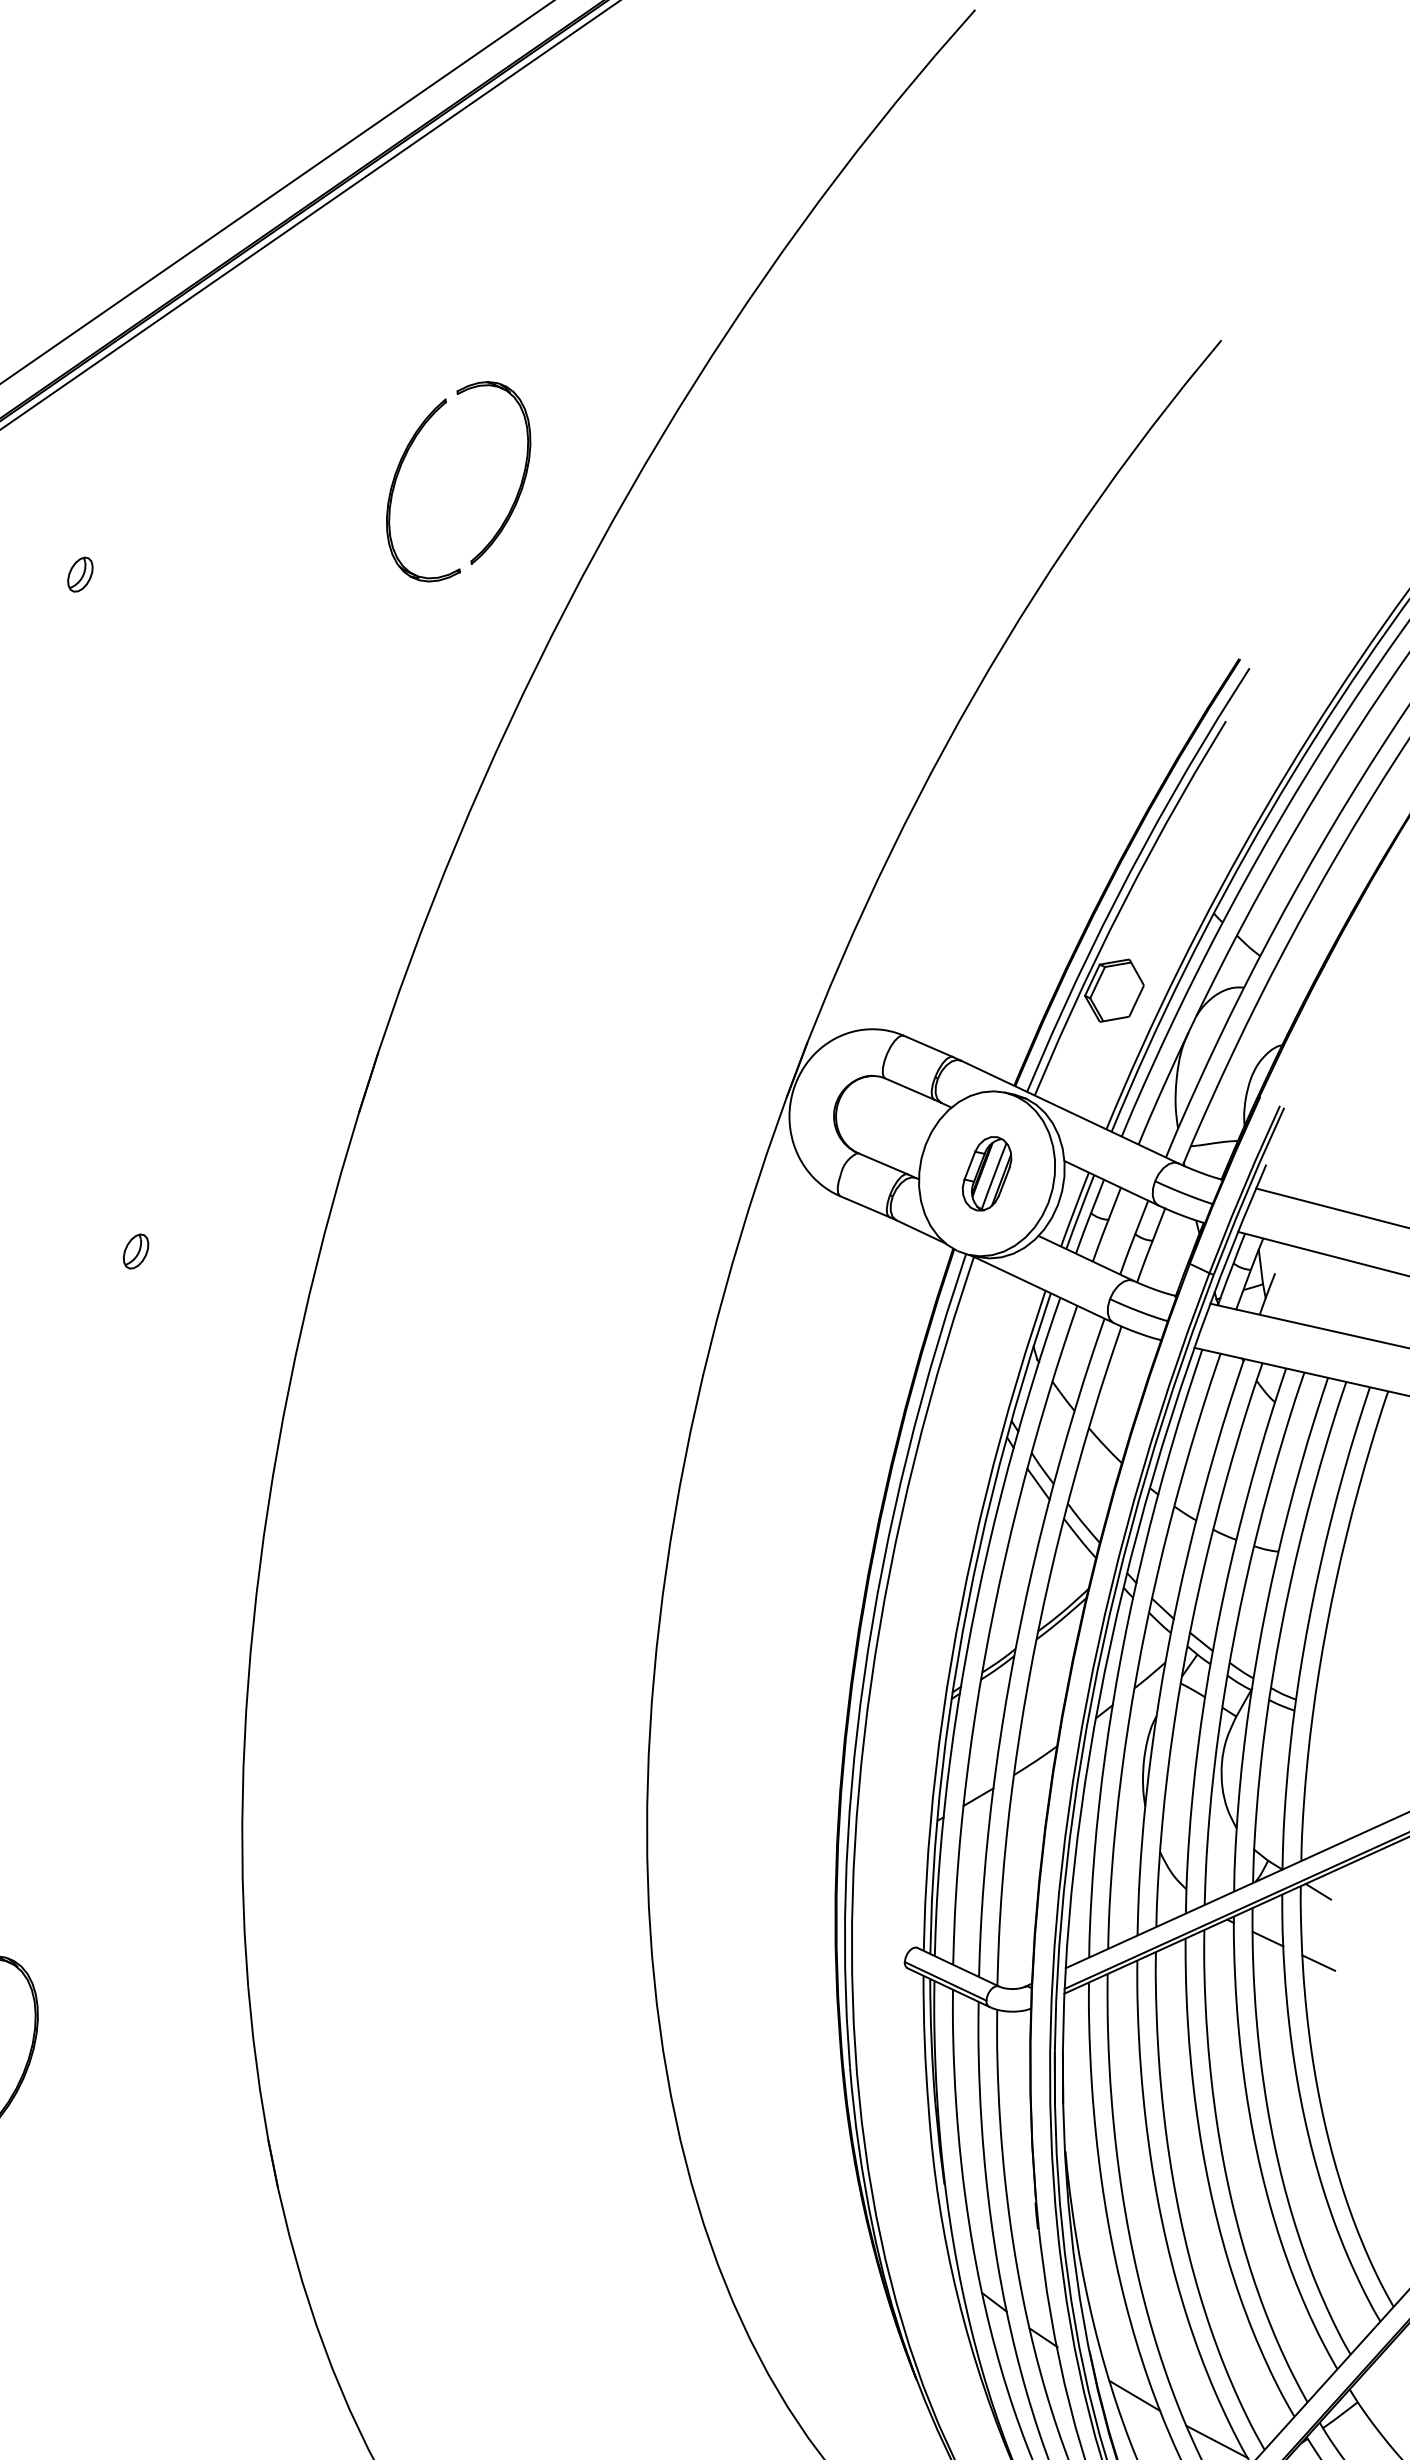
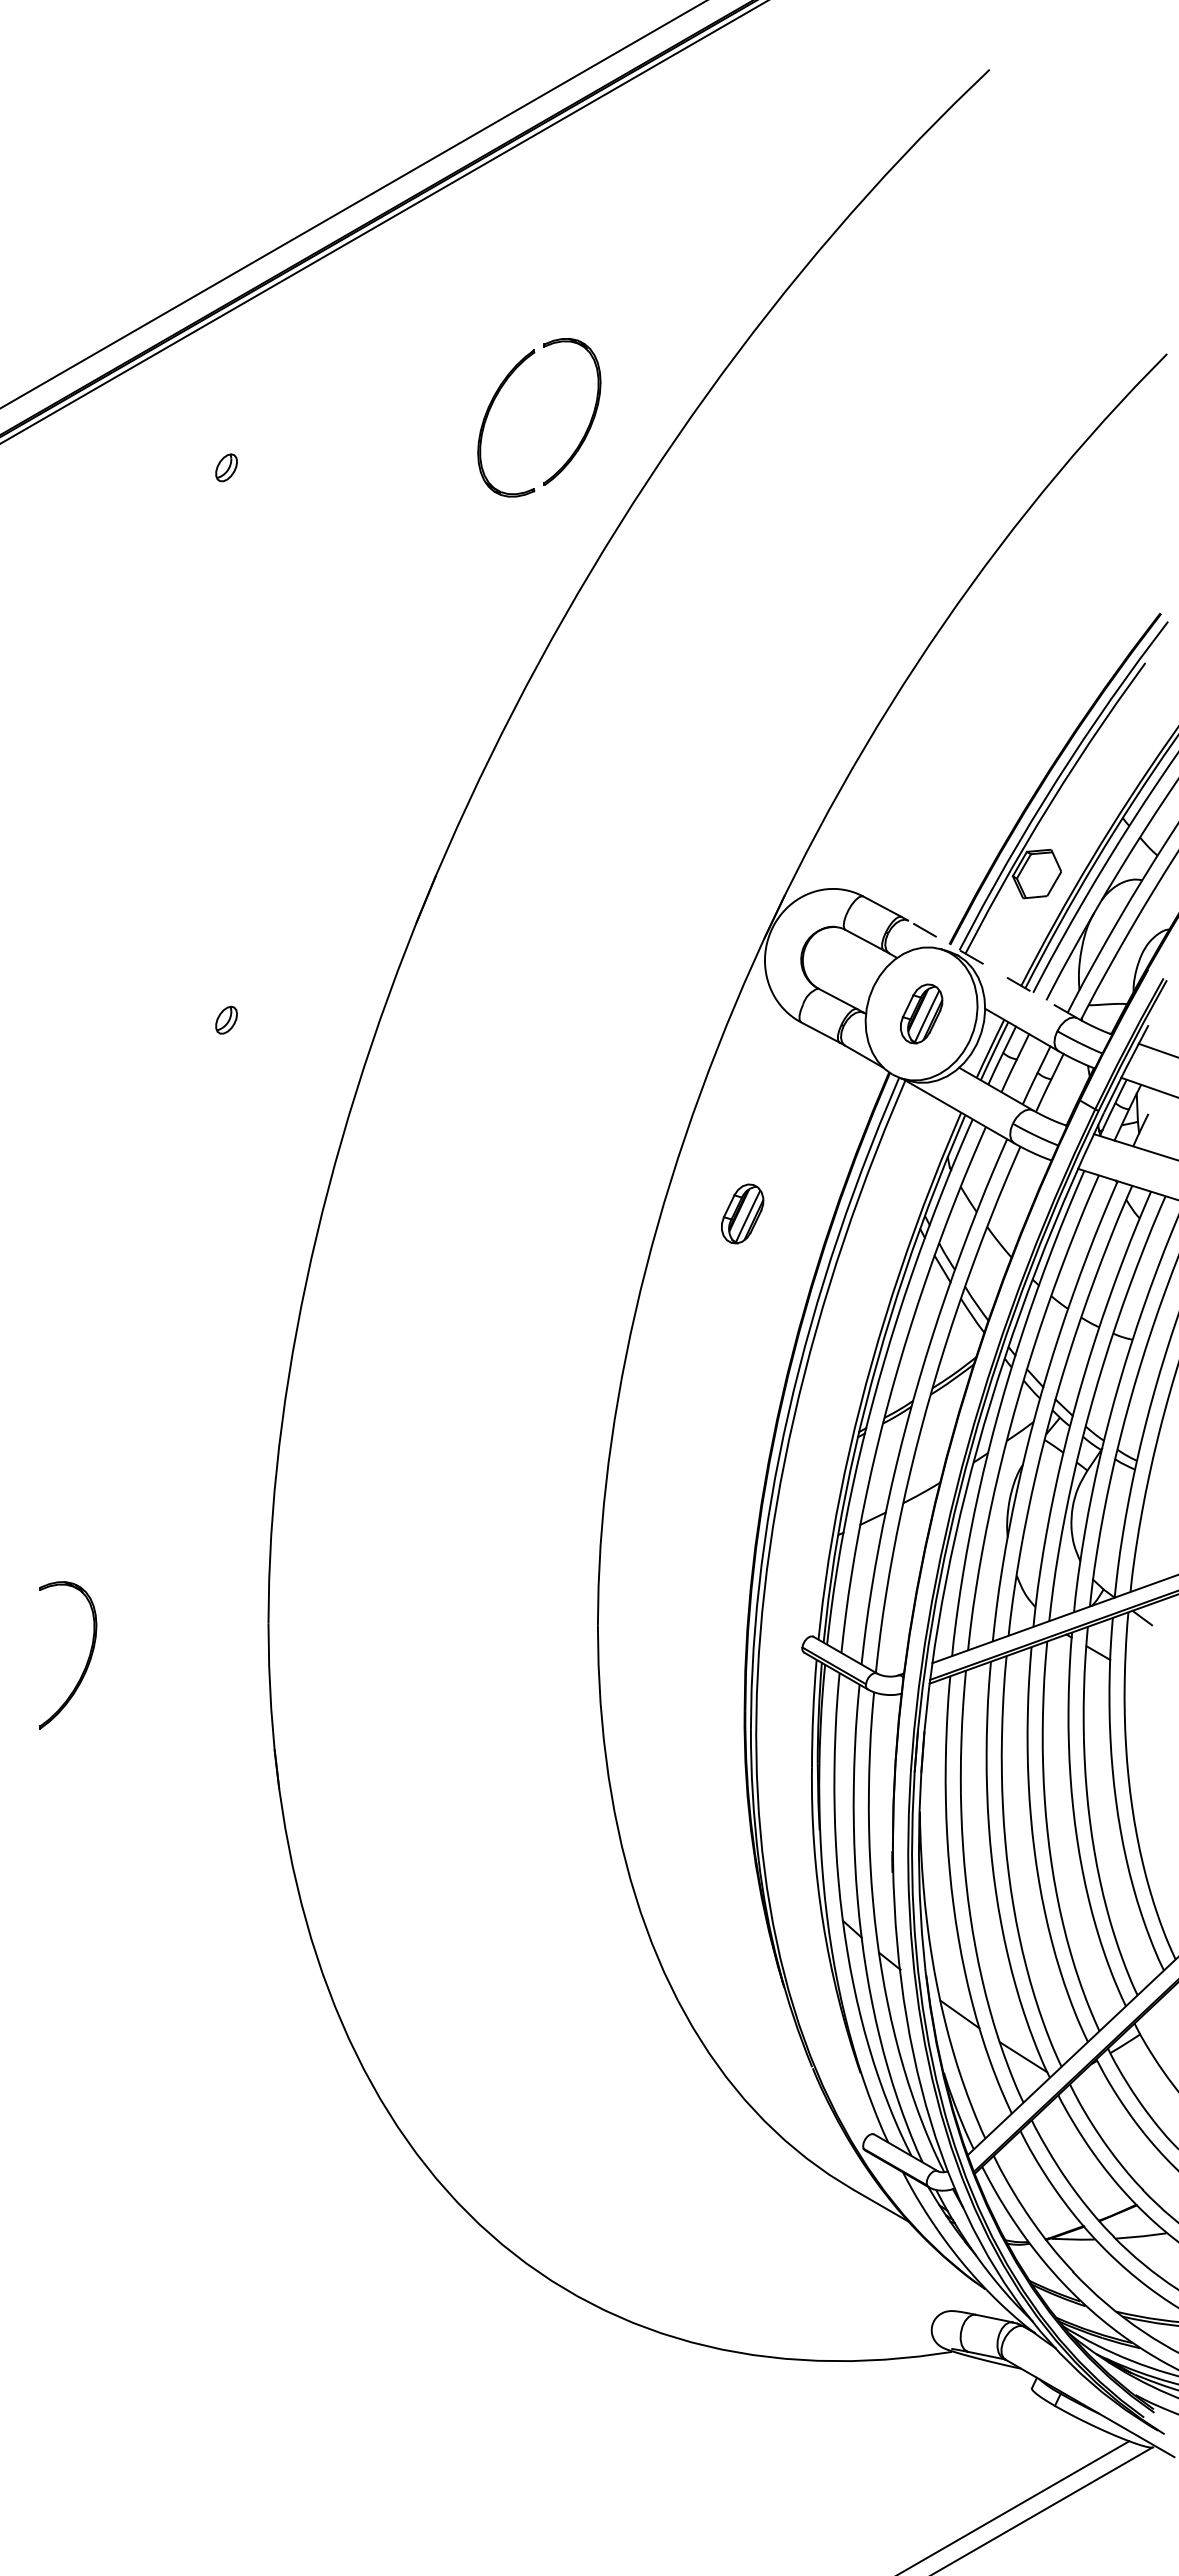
line: (1069, 1112) -> (992, 969), solid -> dashed
part: (787, 1436) -> (742, 1213), added
line: (1318, 1962) -> (1137, 1675), removed

